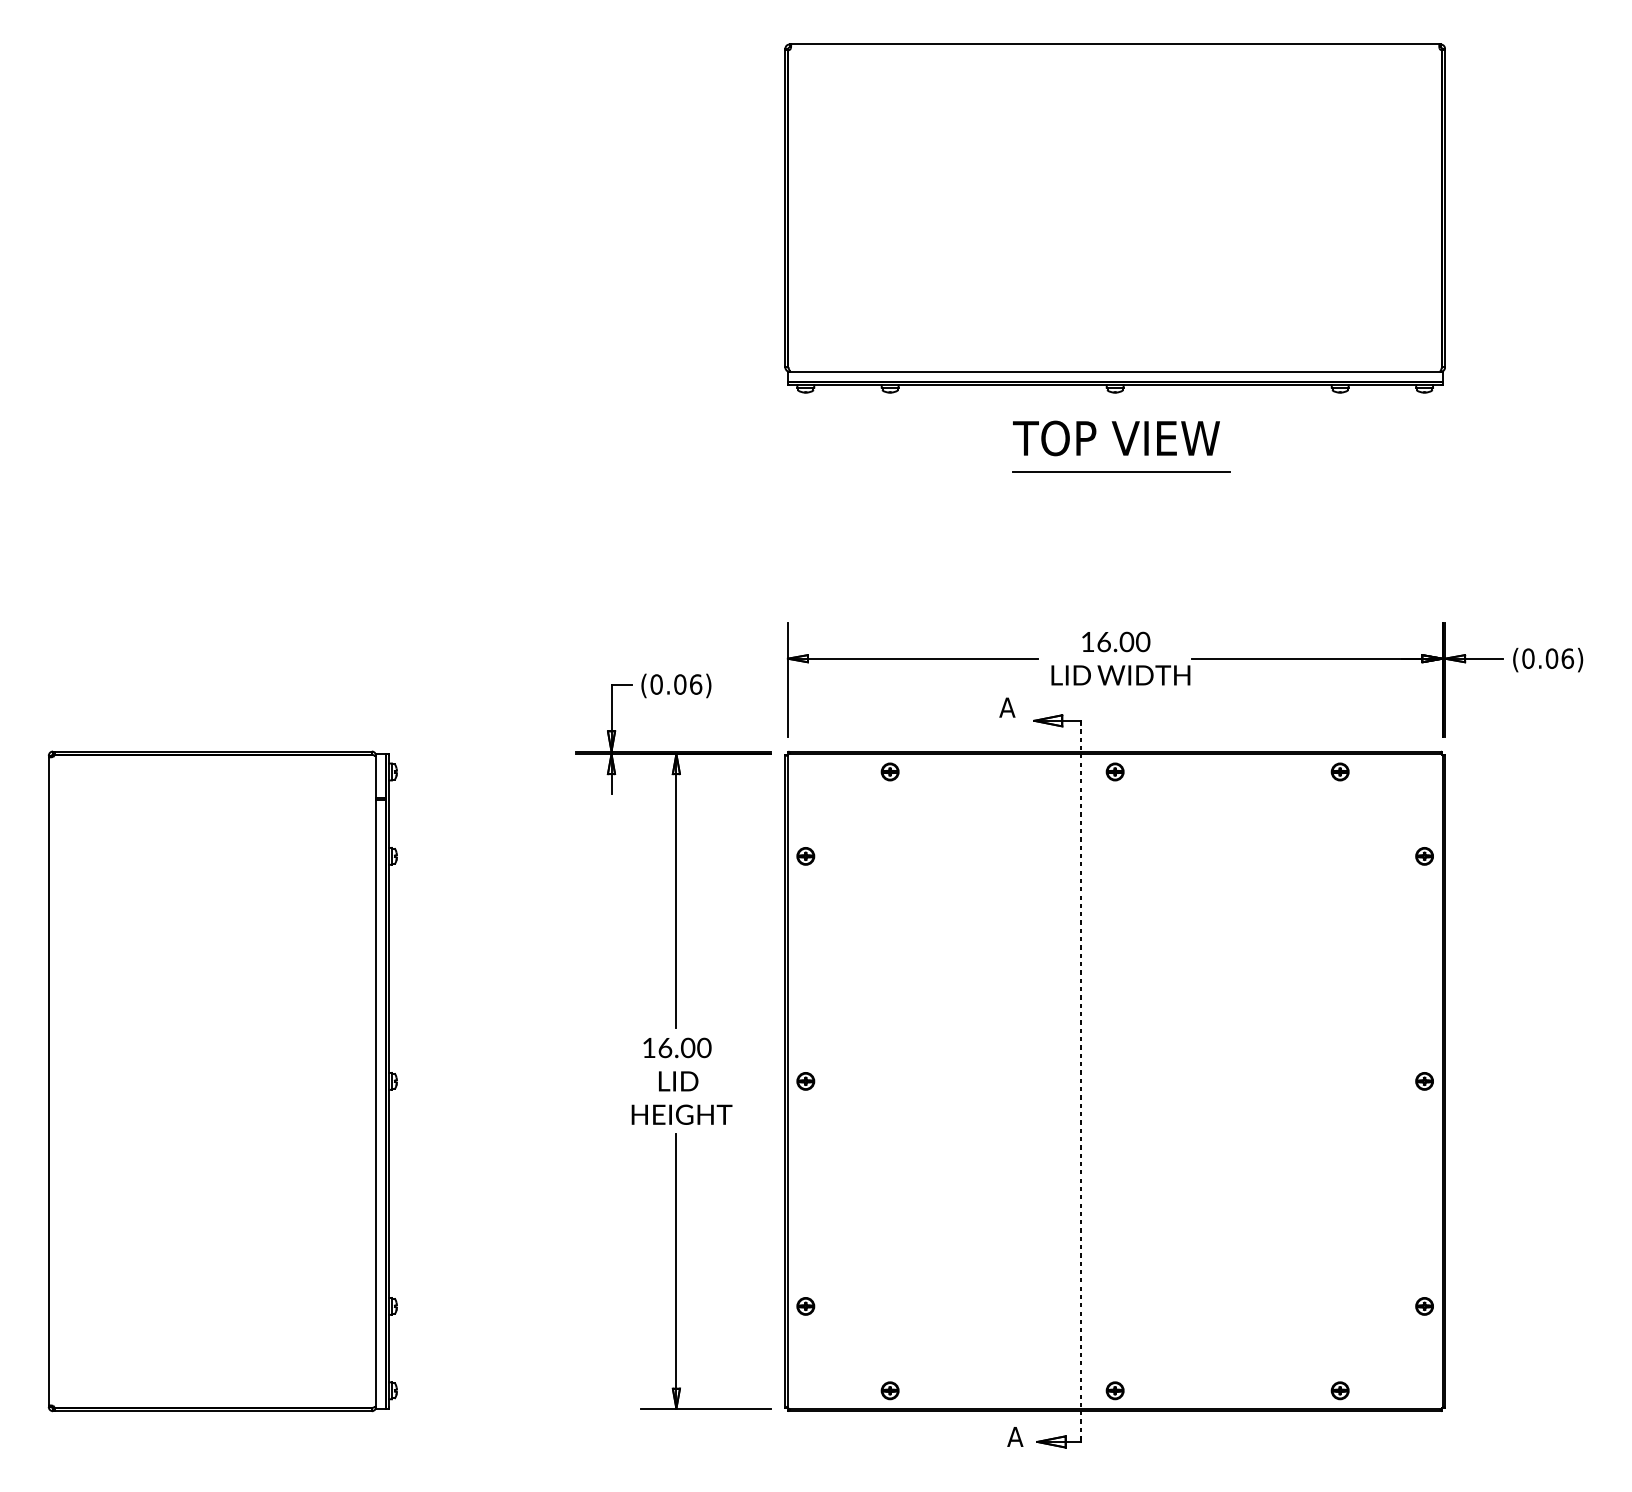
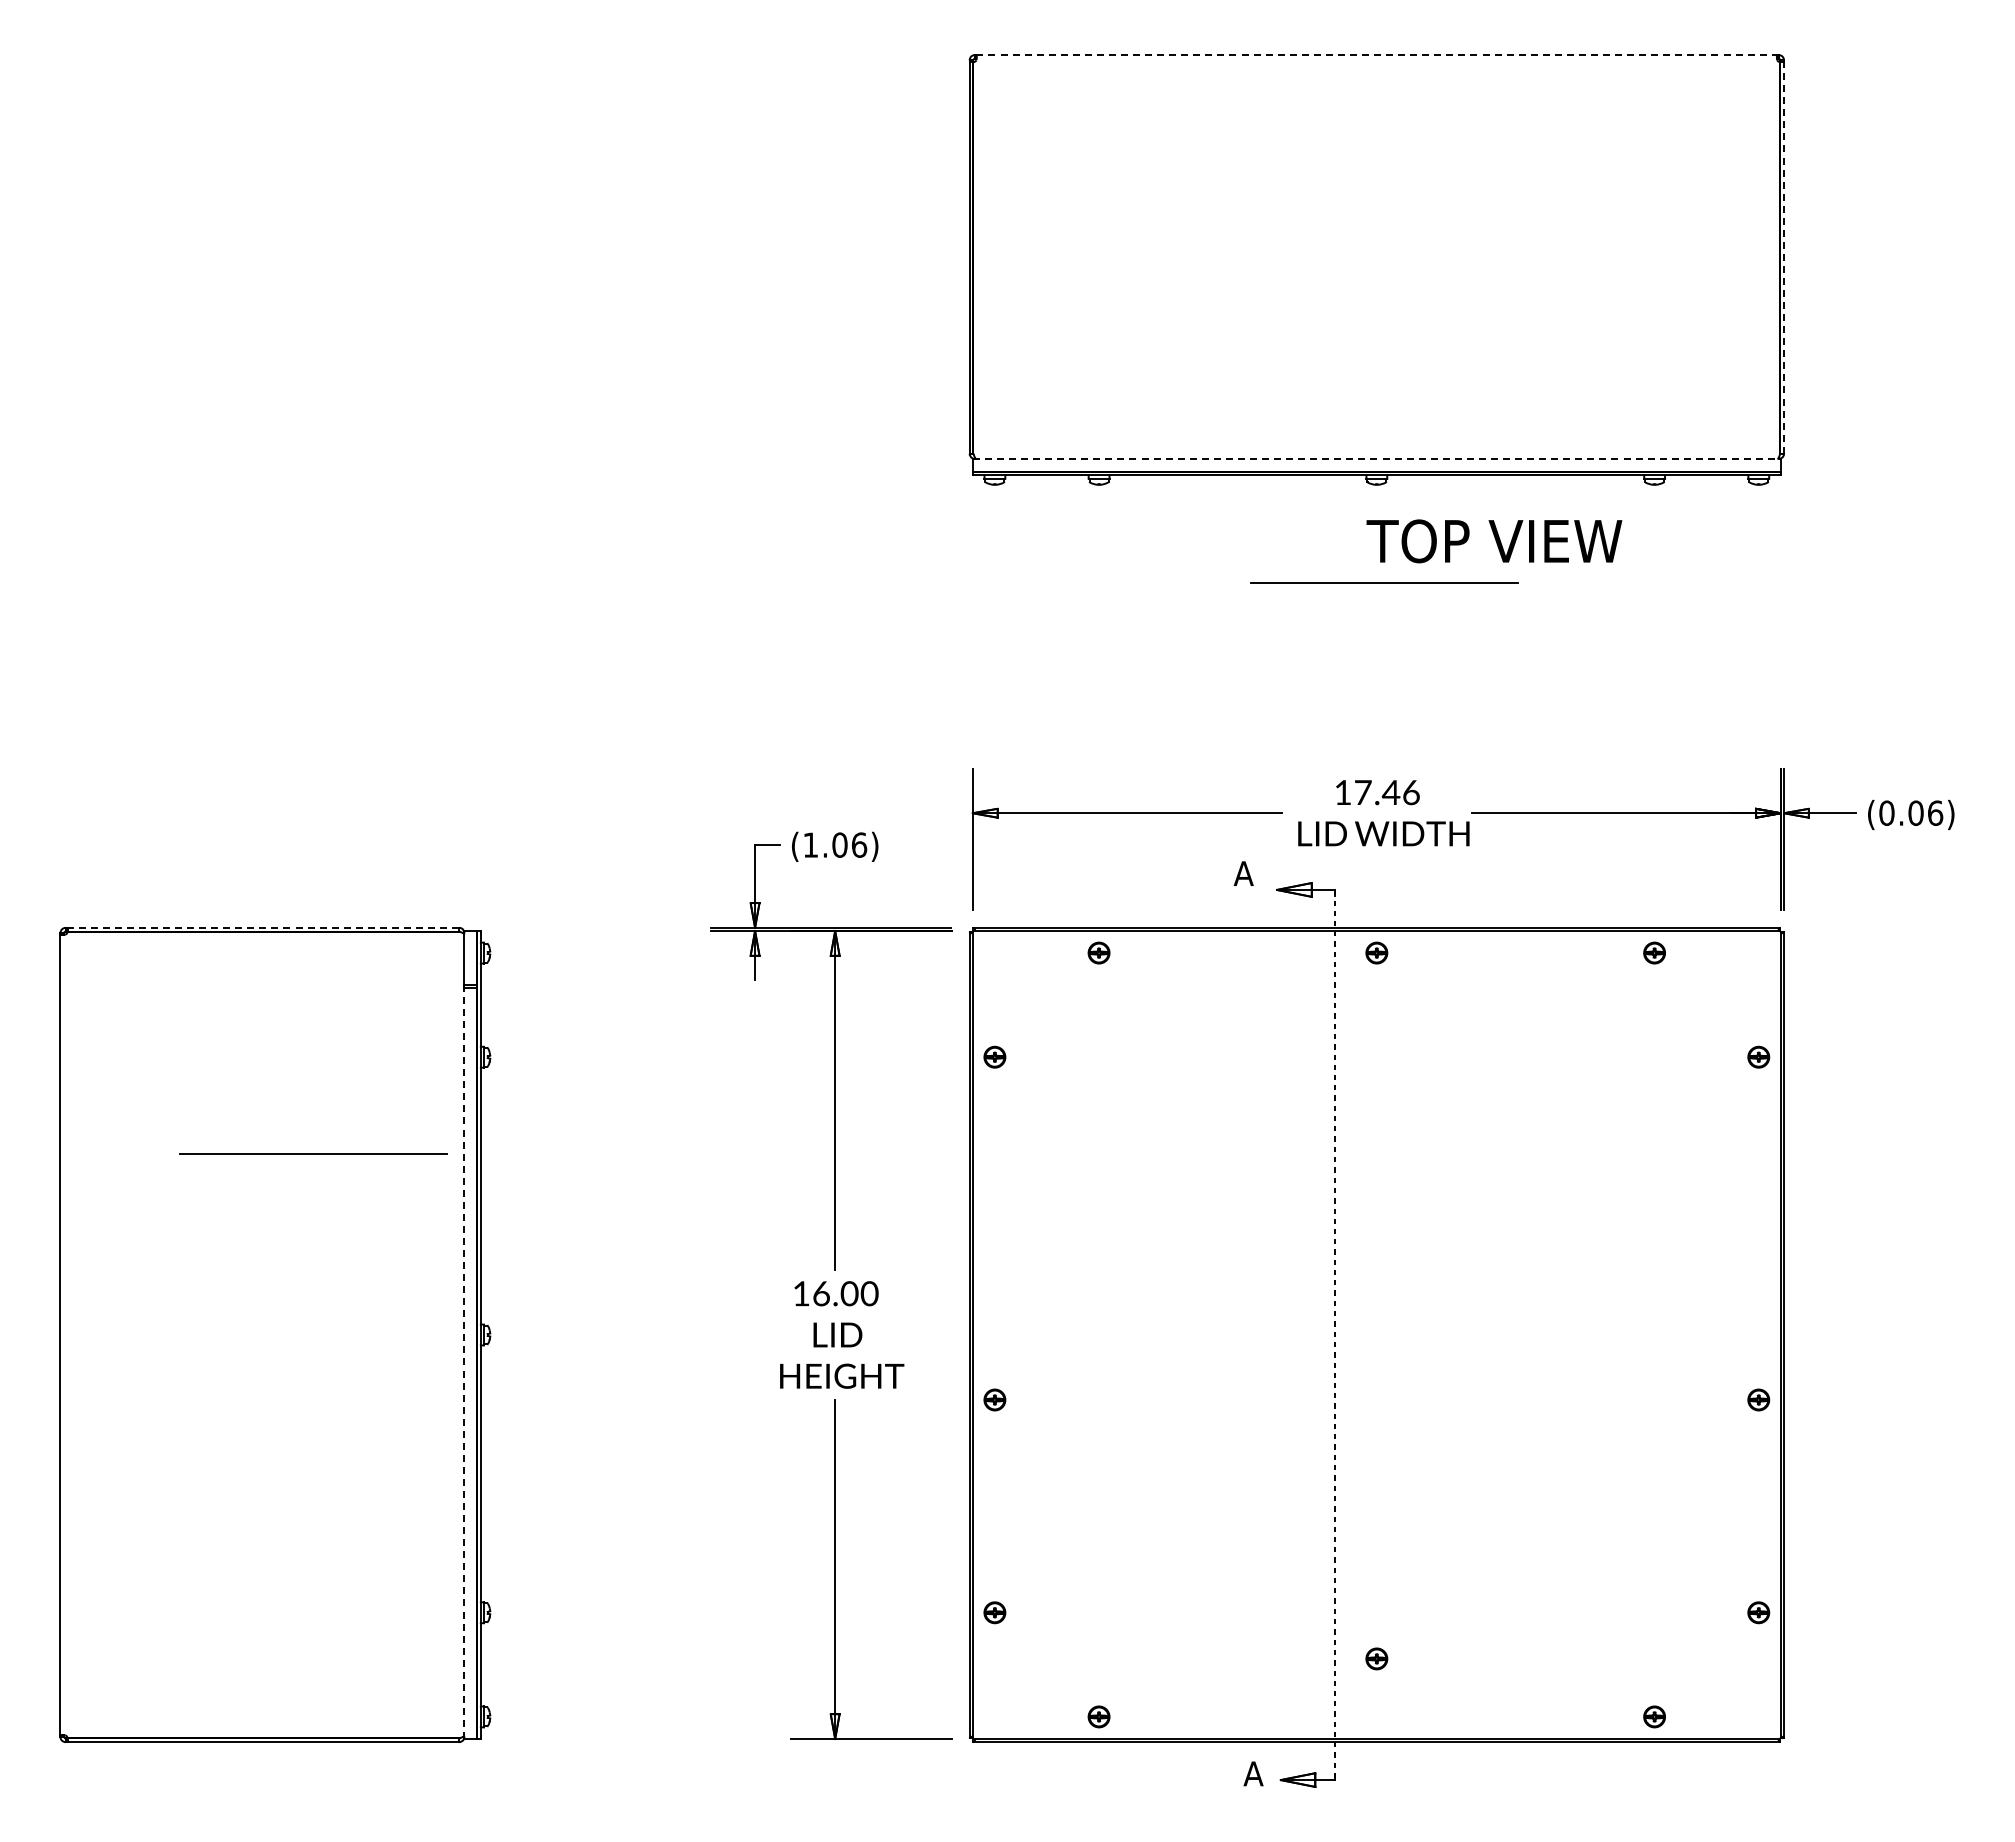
line: (1115, 44) -> (1377, 55), solid -> dashed
line: (1445, 208) -> (1784, 257), solid -> dashed
line: (1115, 372) -> (1377, 459), solid -> dashed
text: (1116, 438) -> (1494, 541), moved
text: (1123, 641) -> (1387, 792), 16.00 -> 17.46
text: (656, 684) -> (810, 844), (0.06) -> (1.06)
line: (213, 751) -> (263, 927), solid -> dashed
line: (253, 934) -> (313, 1153), added
part: (805, 1080) -> (994, 1399), moved
part: (1424, 1080) -> (1758, 1399), moved
line: (376, 1102) -> (464, 1361), solid -> dashed
part: (1114, 1390) -> (1376, 1658), moved

